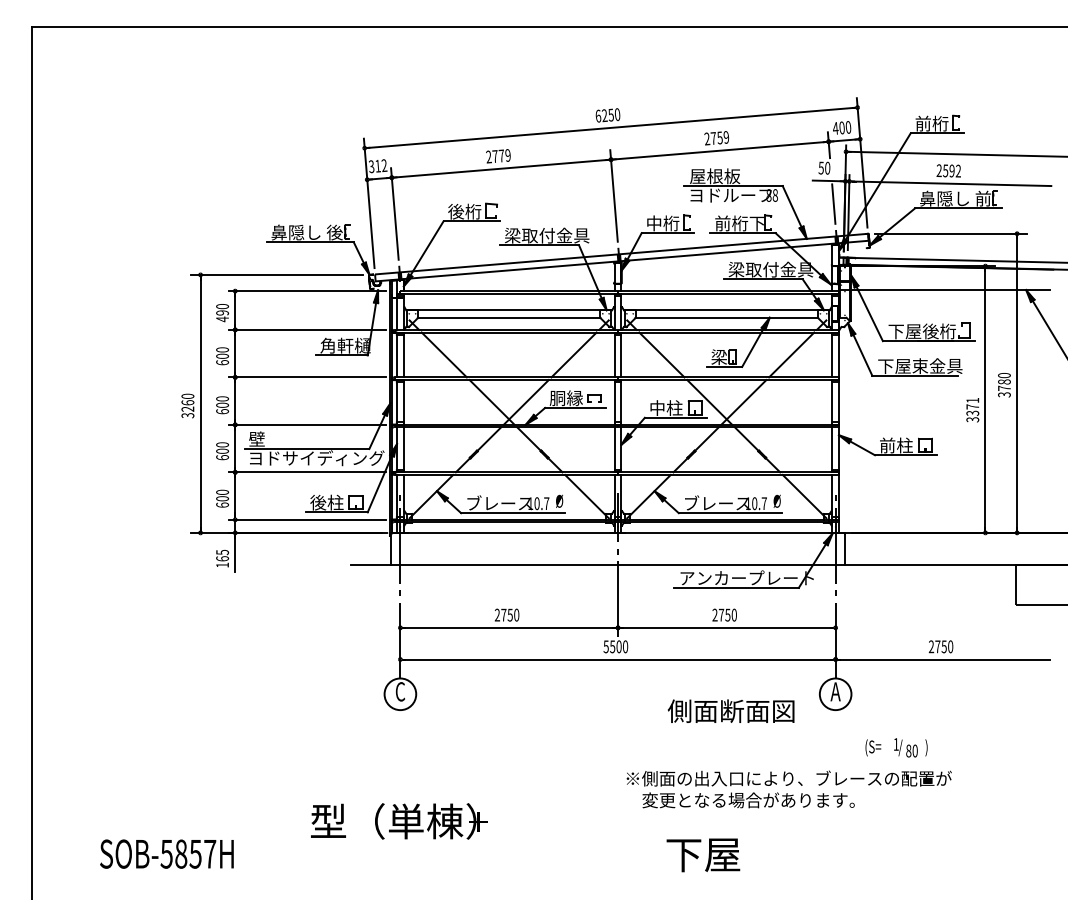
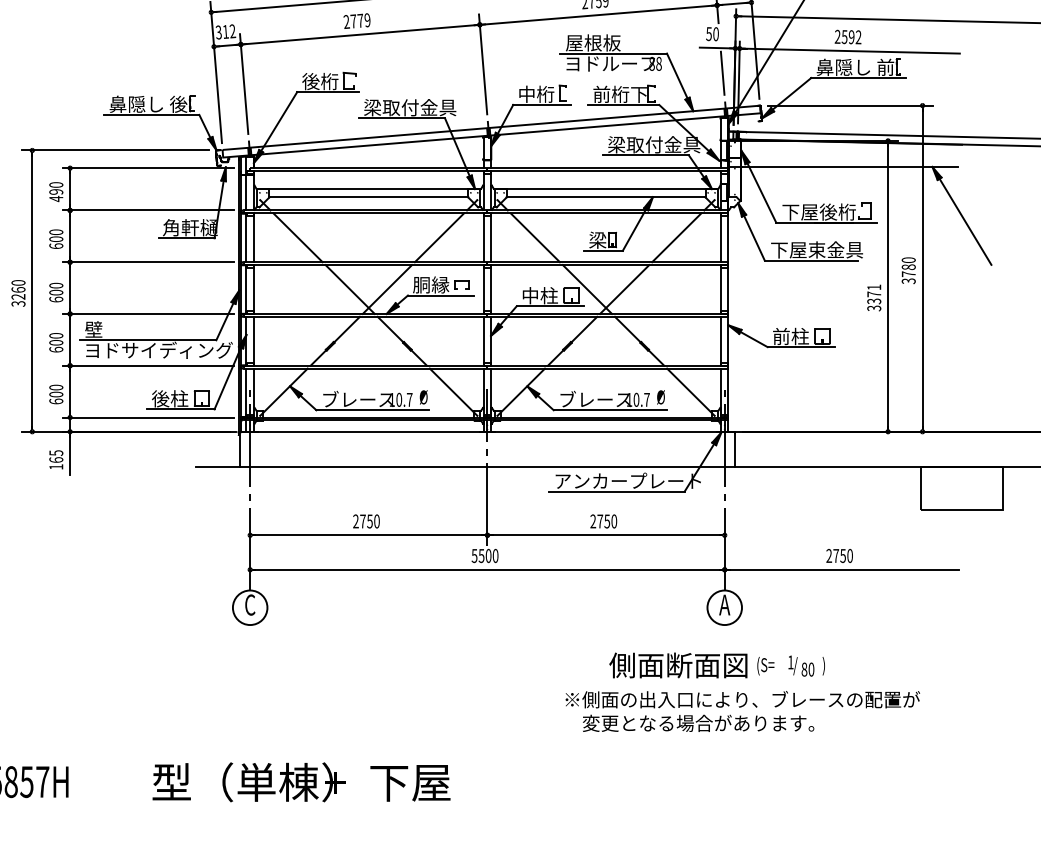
text: (731, 710) -> (678, 664), moved
text: (788, 789) -> (742, 711), moved
text: (399, 821) -> (249, 782), moved
text: (703, 855) -> (410, 783), moved

